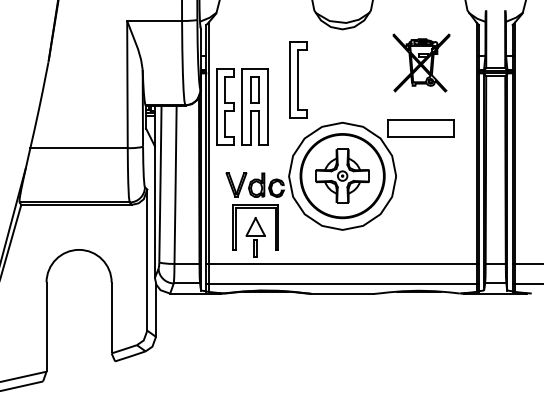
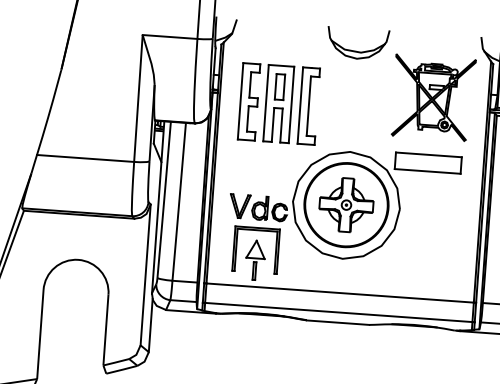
part: (421, 62) -> (433, 97), size x1.43
part: (242, 106) -> (266, 102), moved

